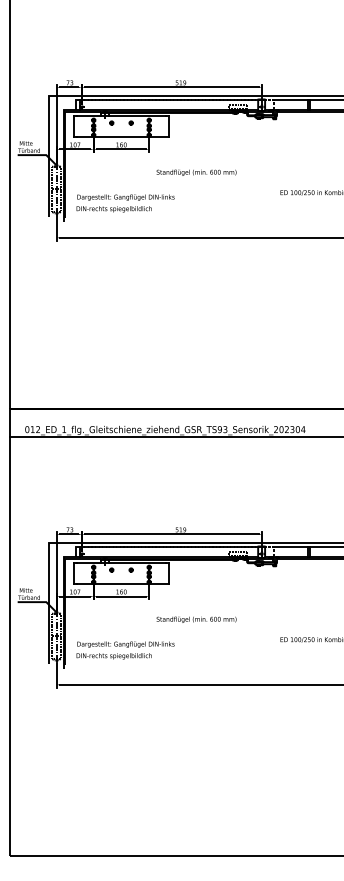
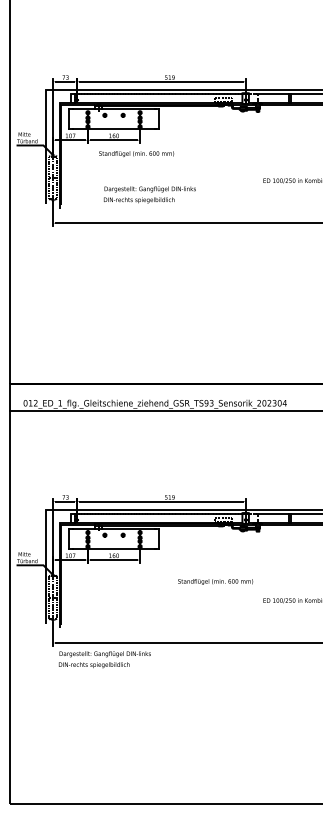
text: (196, 173) -> (136, 154), moved
text: (125, 203) -> (149, 194), moved
text: (196, 619) -> (215, 581), moved
text: (125, 650) -> (104, 659), moved

